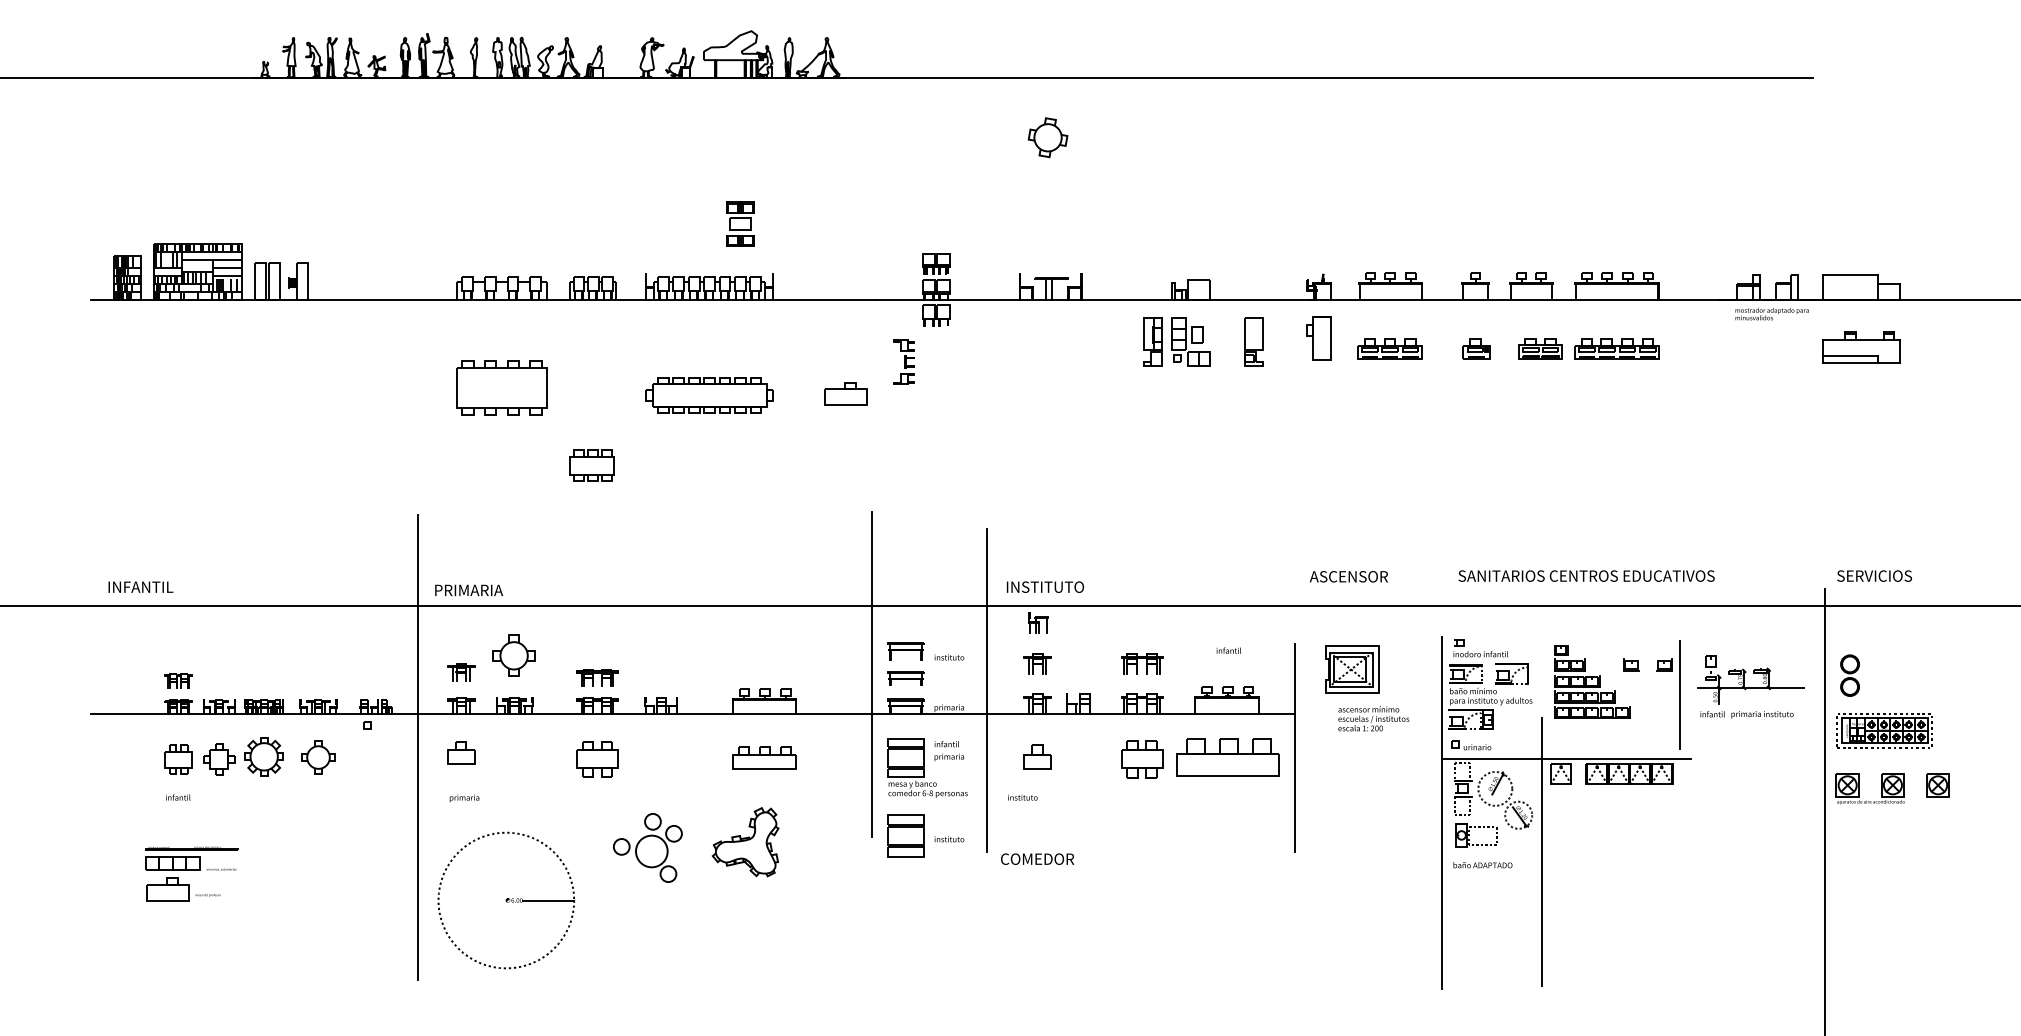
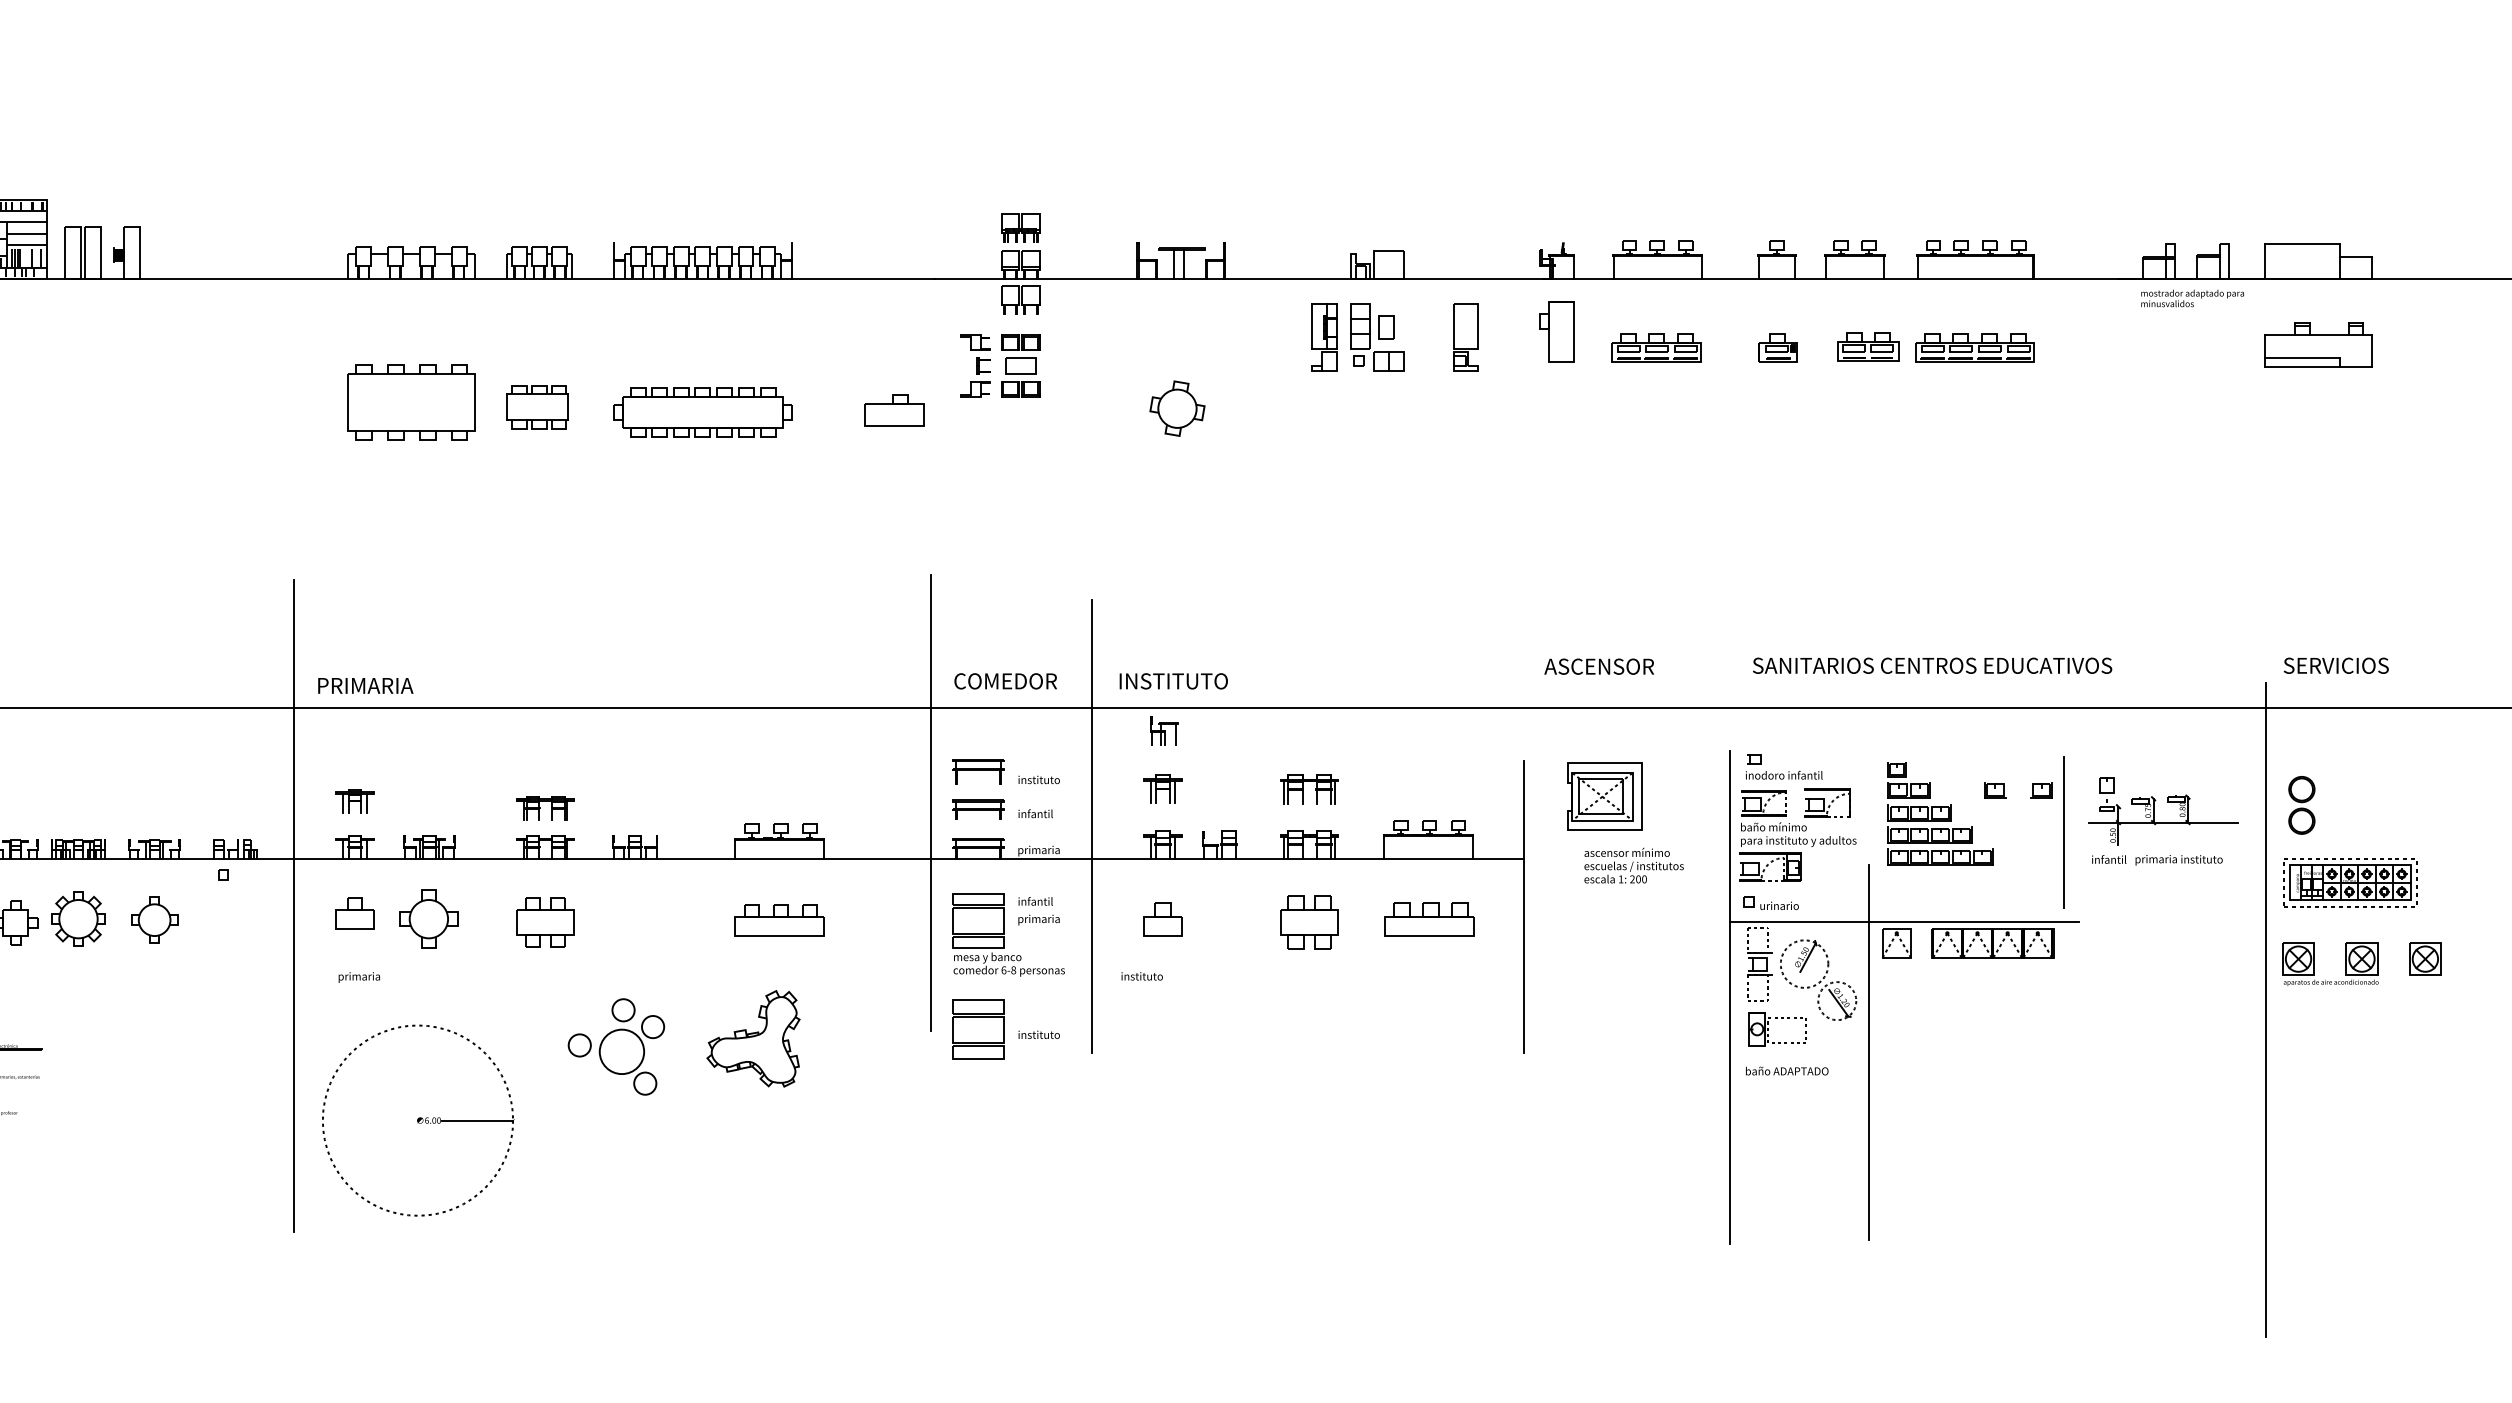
part: (1047, 137) -> (1176, 408), moved
part: (740, 223) -> (1021, 364), moved
part: (591, 465) -> (537, 406), moved
text: (1228, 650) -> (1035, 813), moved
part: (513, 655) -> (428, 918), moved
part: (1227, 756) -> (1429, 918), size x0.62
text: (1037, 858) -> (1005, 680), moved

